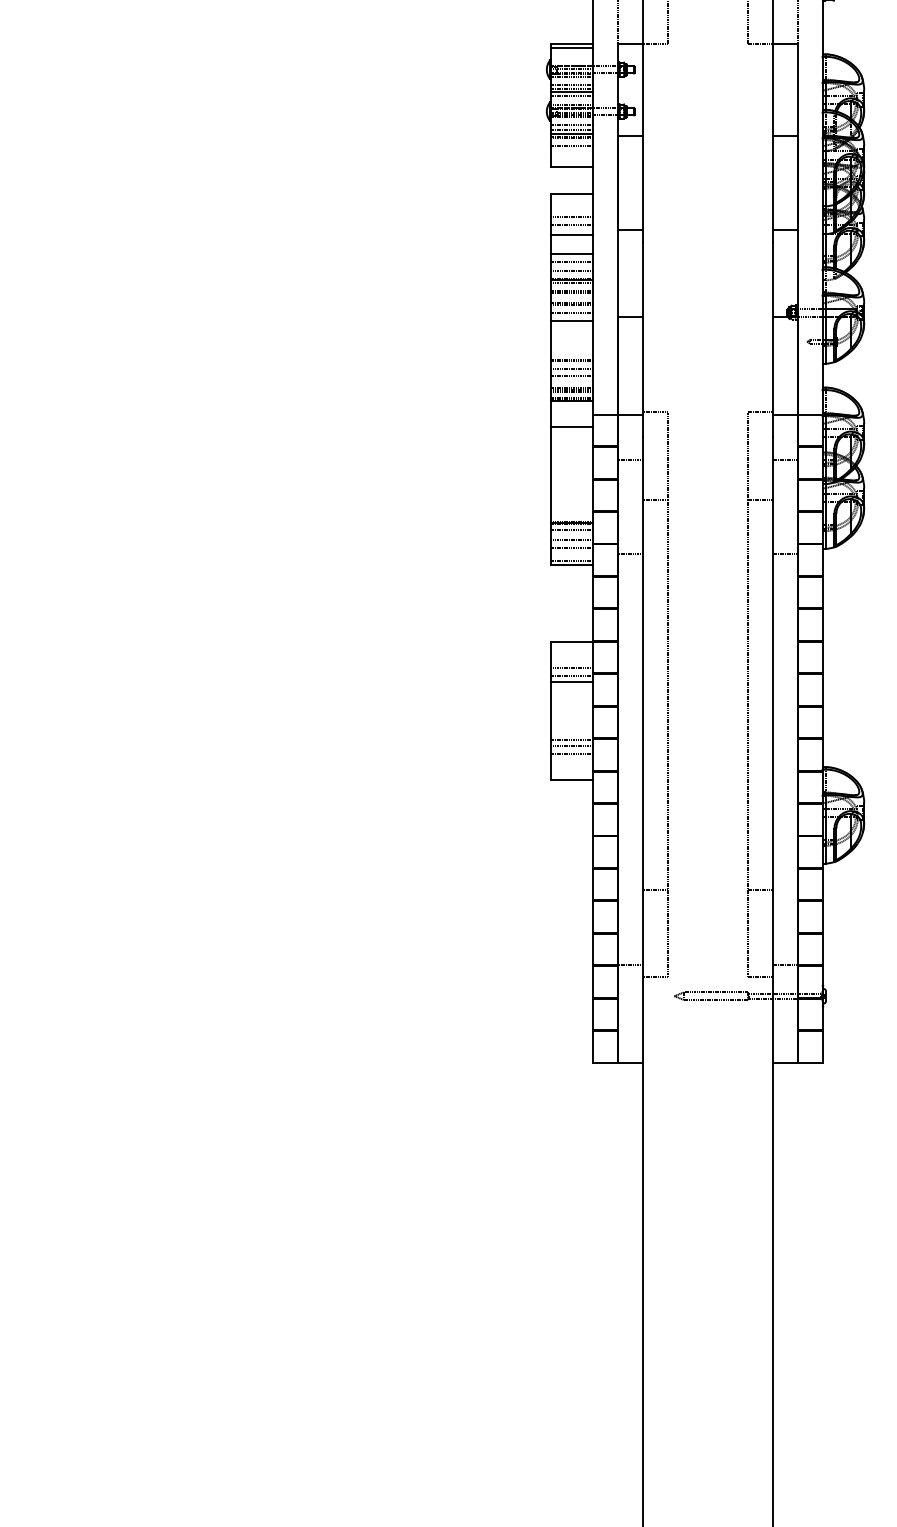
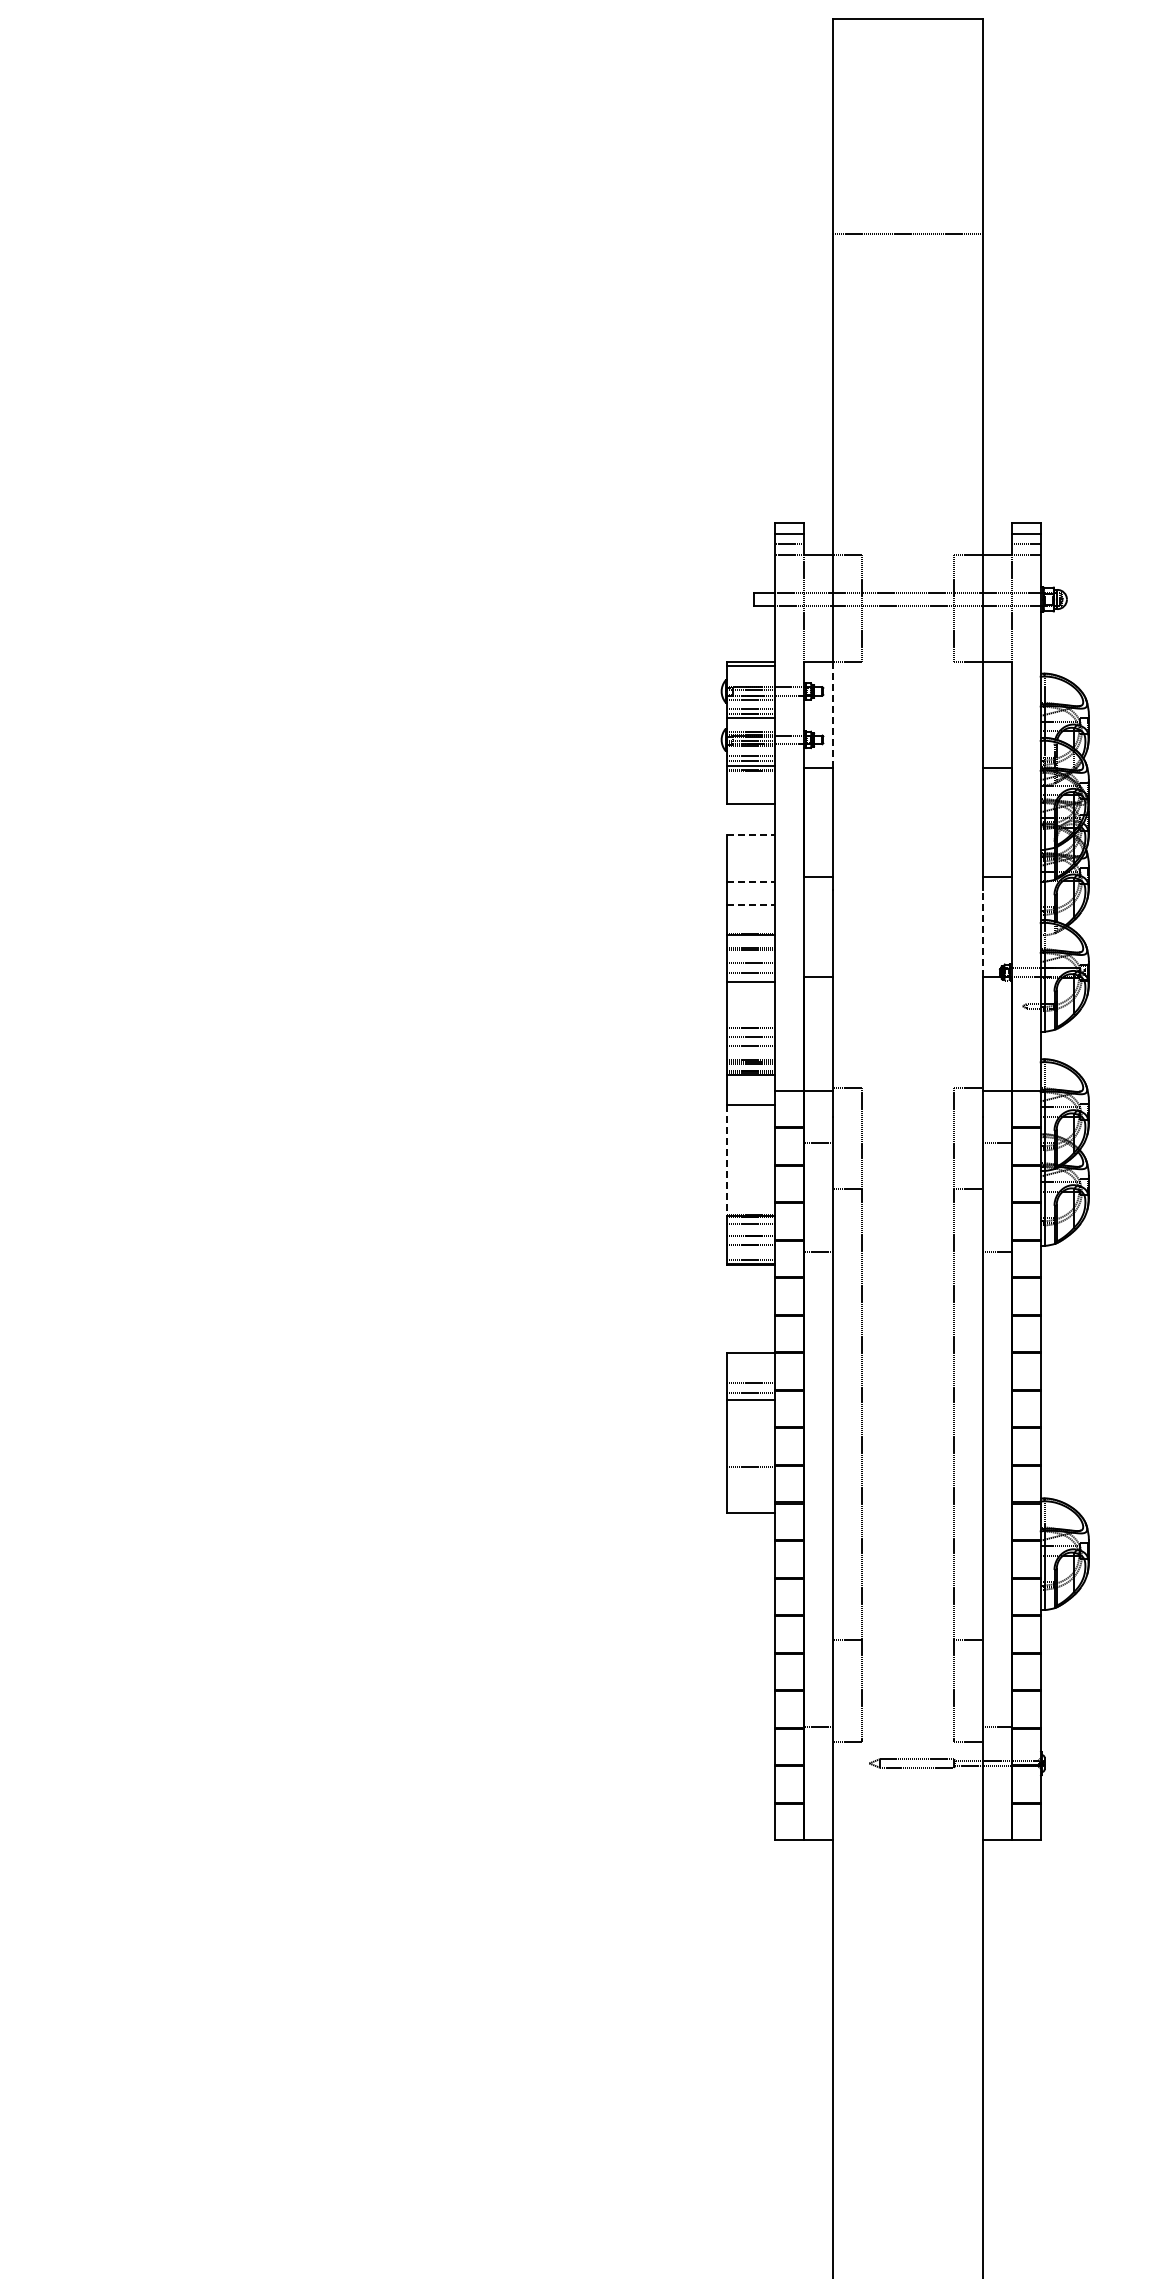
line: (642, 89) -> (832, 714), solid -> dashed
line: (571, 96) -> (750, 722), removed
line: (571, 145) -> (750, 779), removed
line: (572, 193) -> (751, 834), solid -> dashed
line: (571, 216) -> (750, 861), removed
line: (571, 224) -> (750, 870), removed
line: (572, 234) -> (751, 882), solid -> dashed
line: (572, 254) -> (751, 905), solid -> dashed
line: (571, 261) -> (750, 913), removed
line: (571, 271) -> (750, 924), removed
line: (772, 278) -> (982, 933), solid -> dashed
line: (571, 283) -> (750, 938), removed
line: (571, 302) -> (750, 960), removed
line: (551, 475) -> (726, 1160), solid -> dashed
line: (571, 746) -> (750, 1474), removed
line: (571, 754) -> (750, 1483), removed

